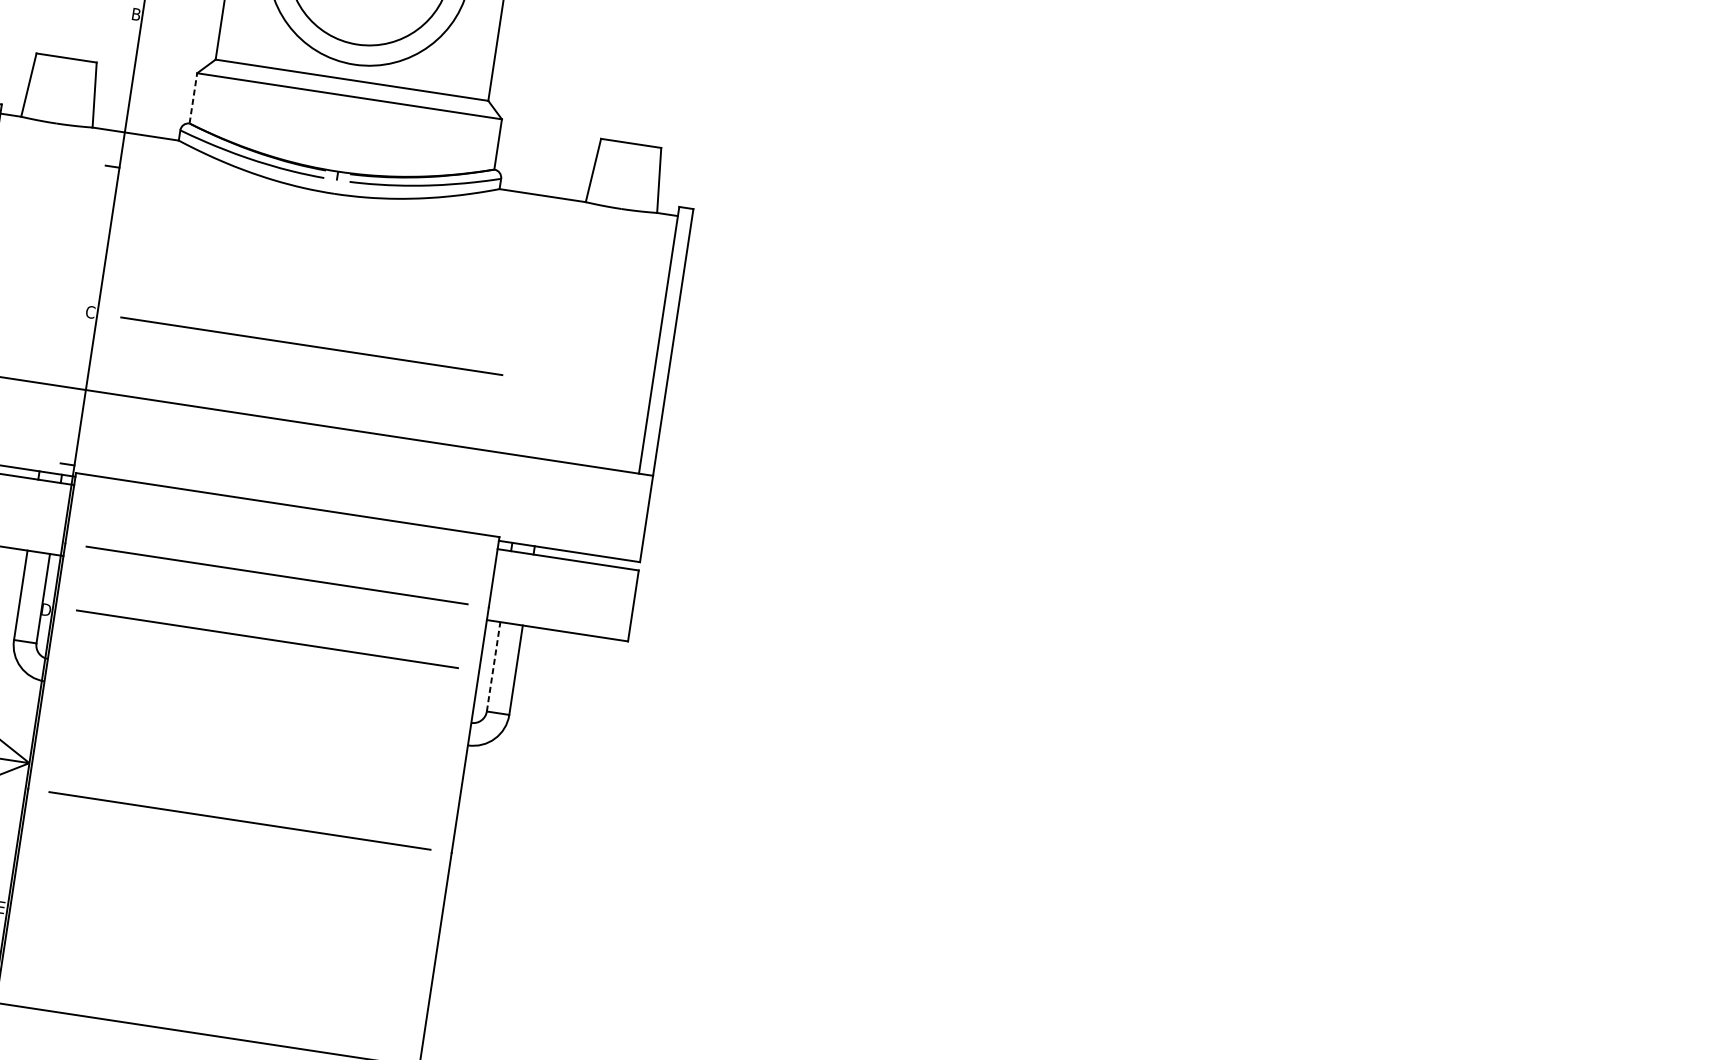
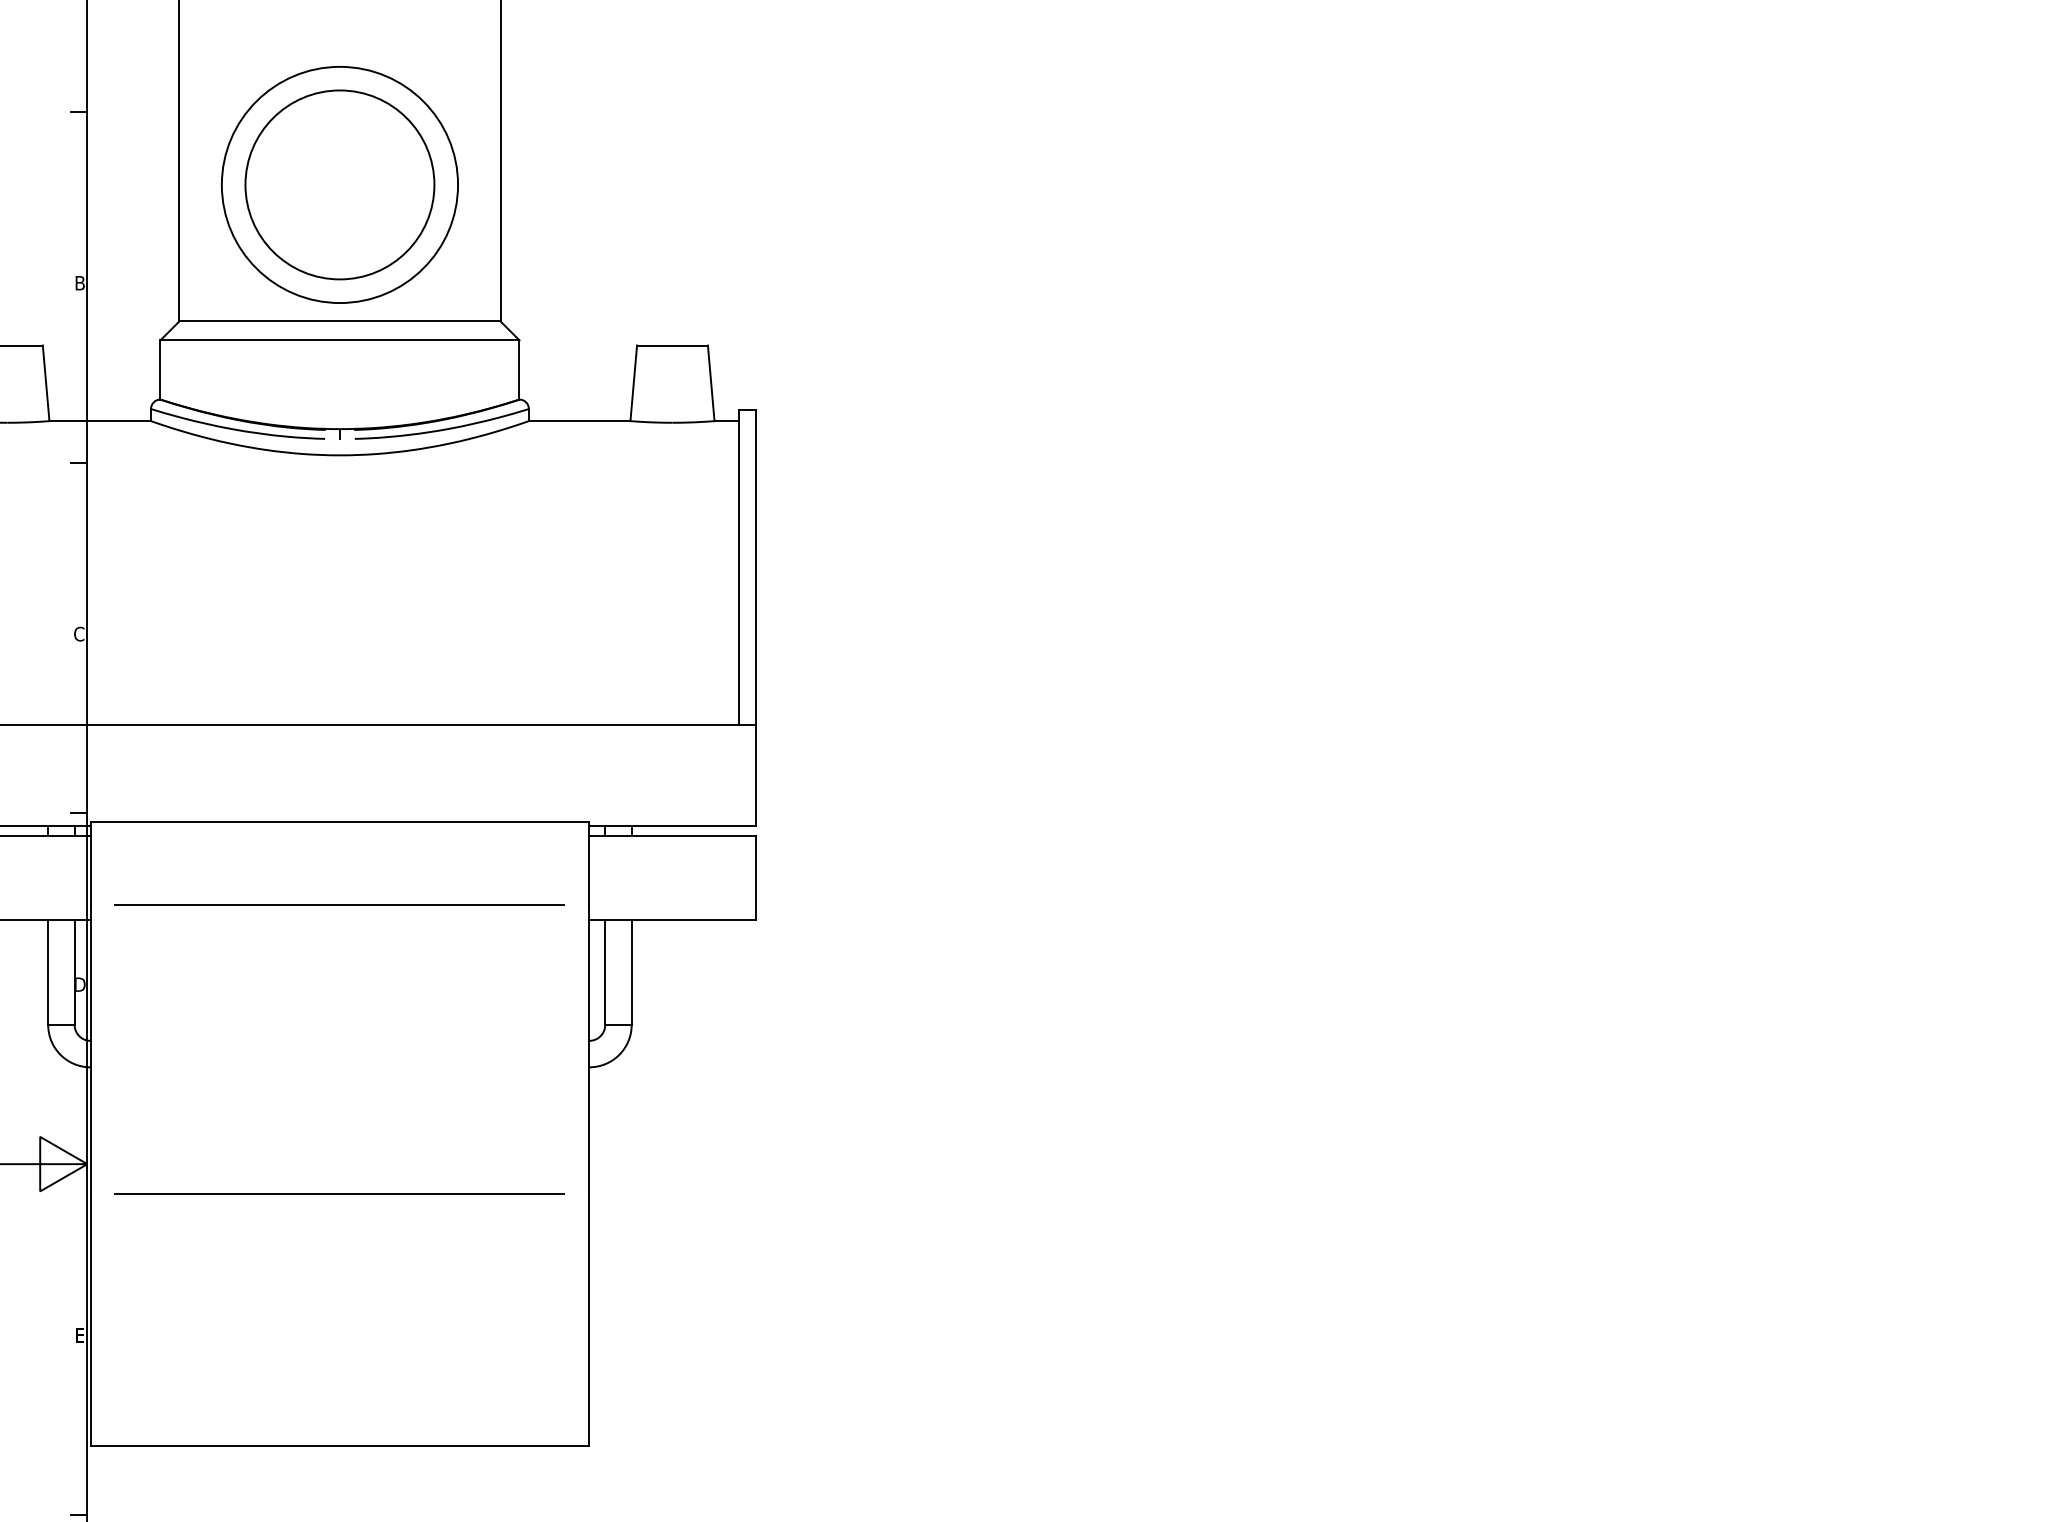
line: (193, 98) -> (160, 369), dashed -> solid
line: (311, 345) -> (339, 634), removed
line: (267, 638) -> (339, 979), removed
line: (493, 666) -> (605, 972), dashed -> solid

